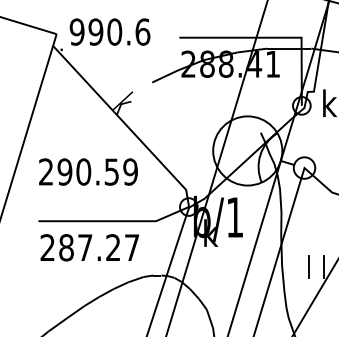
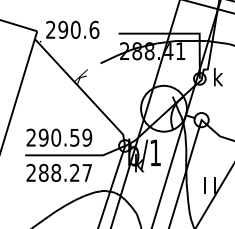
text: (76, 31) -> (50, 29), 990.6 -> 290.6
text: (88, 171) -> (59, 137), moved
text: (85, 247) -> (56, 172), 287.27 -> 288.27

